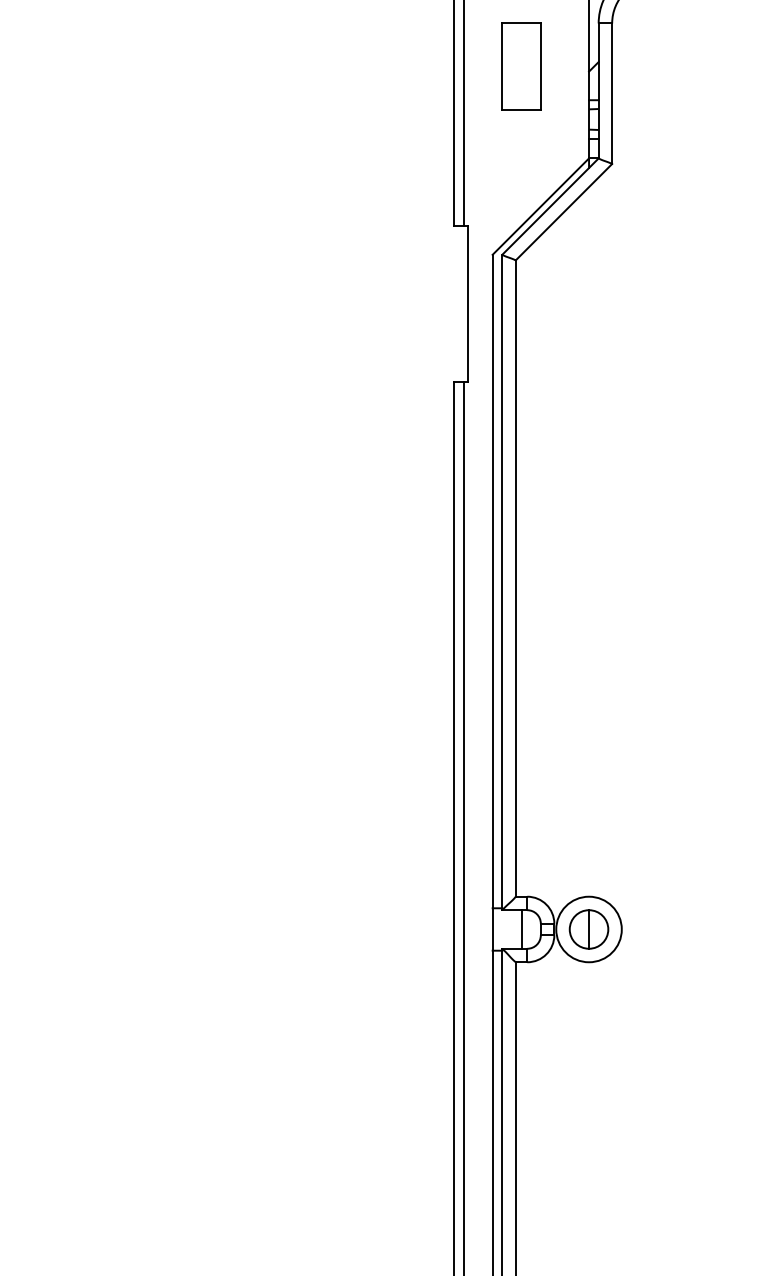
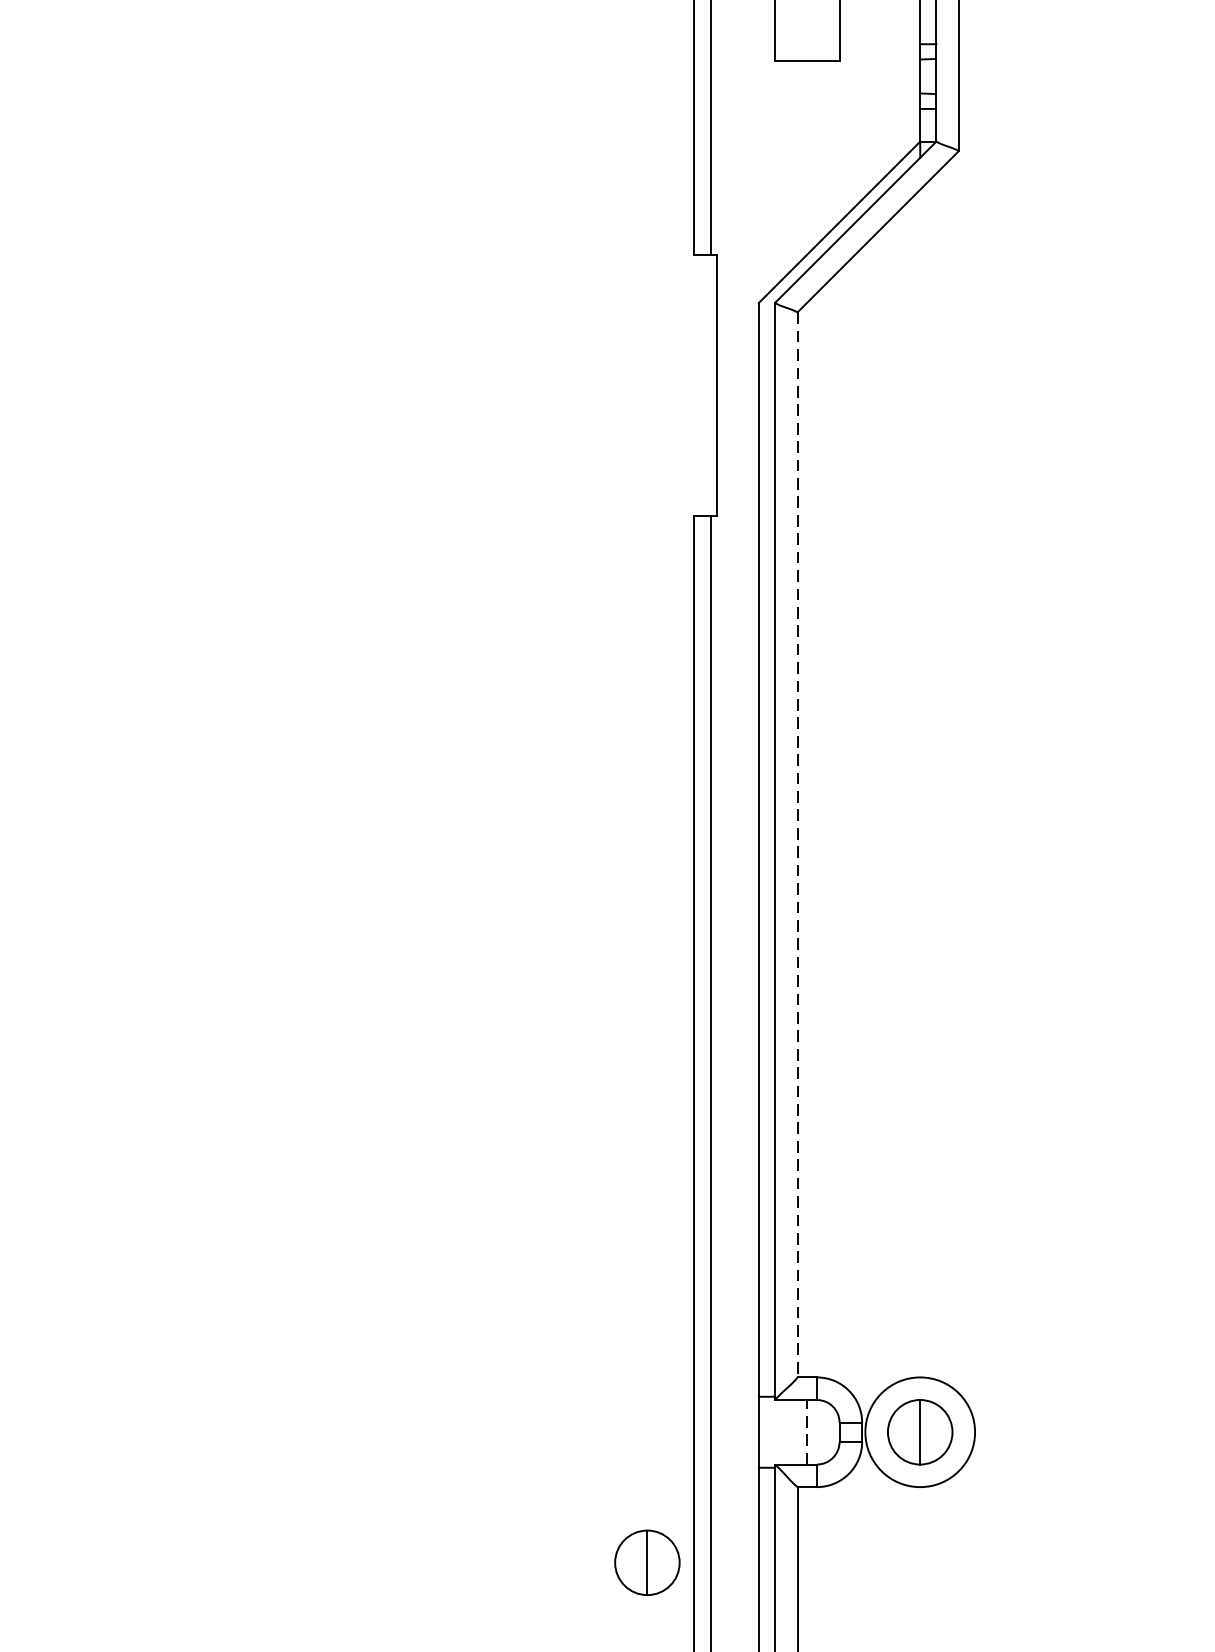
line: (515, 579) -> (797, 846), solid -> dashed
line: (521, 929) -> (807, 1432), solid -> dashed
part: (425, 1007) -> (646, 1562), added

